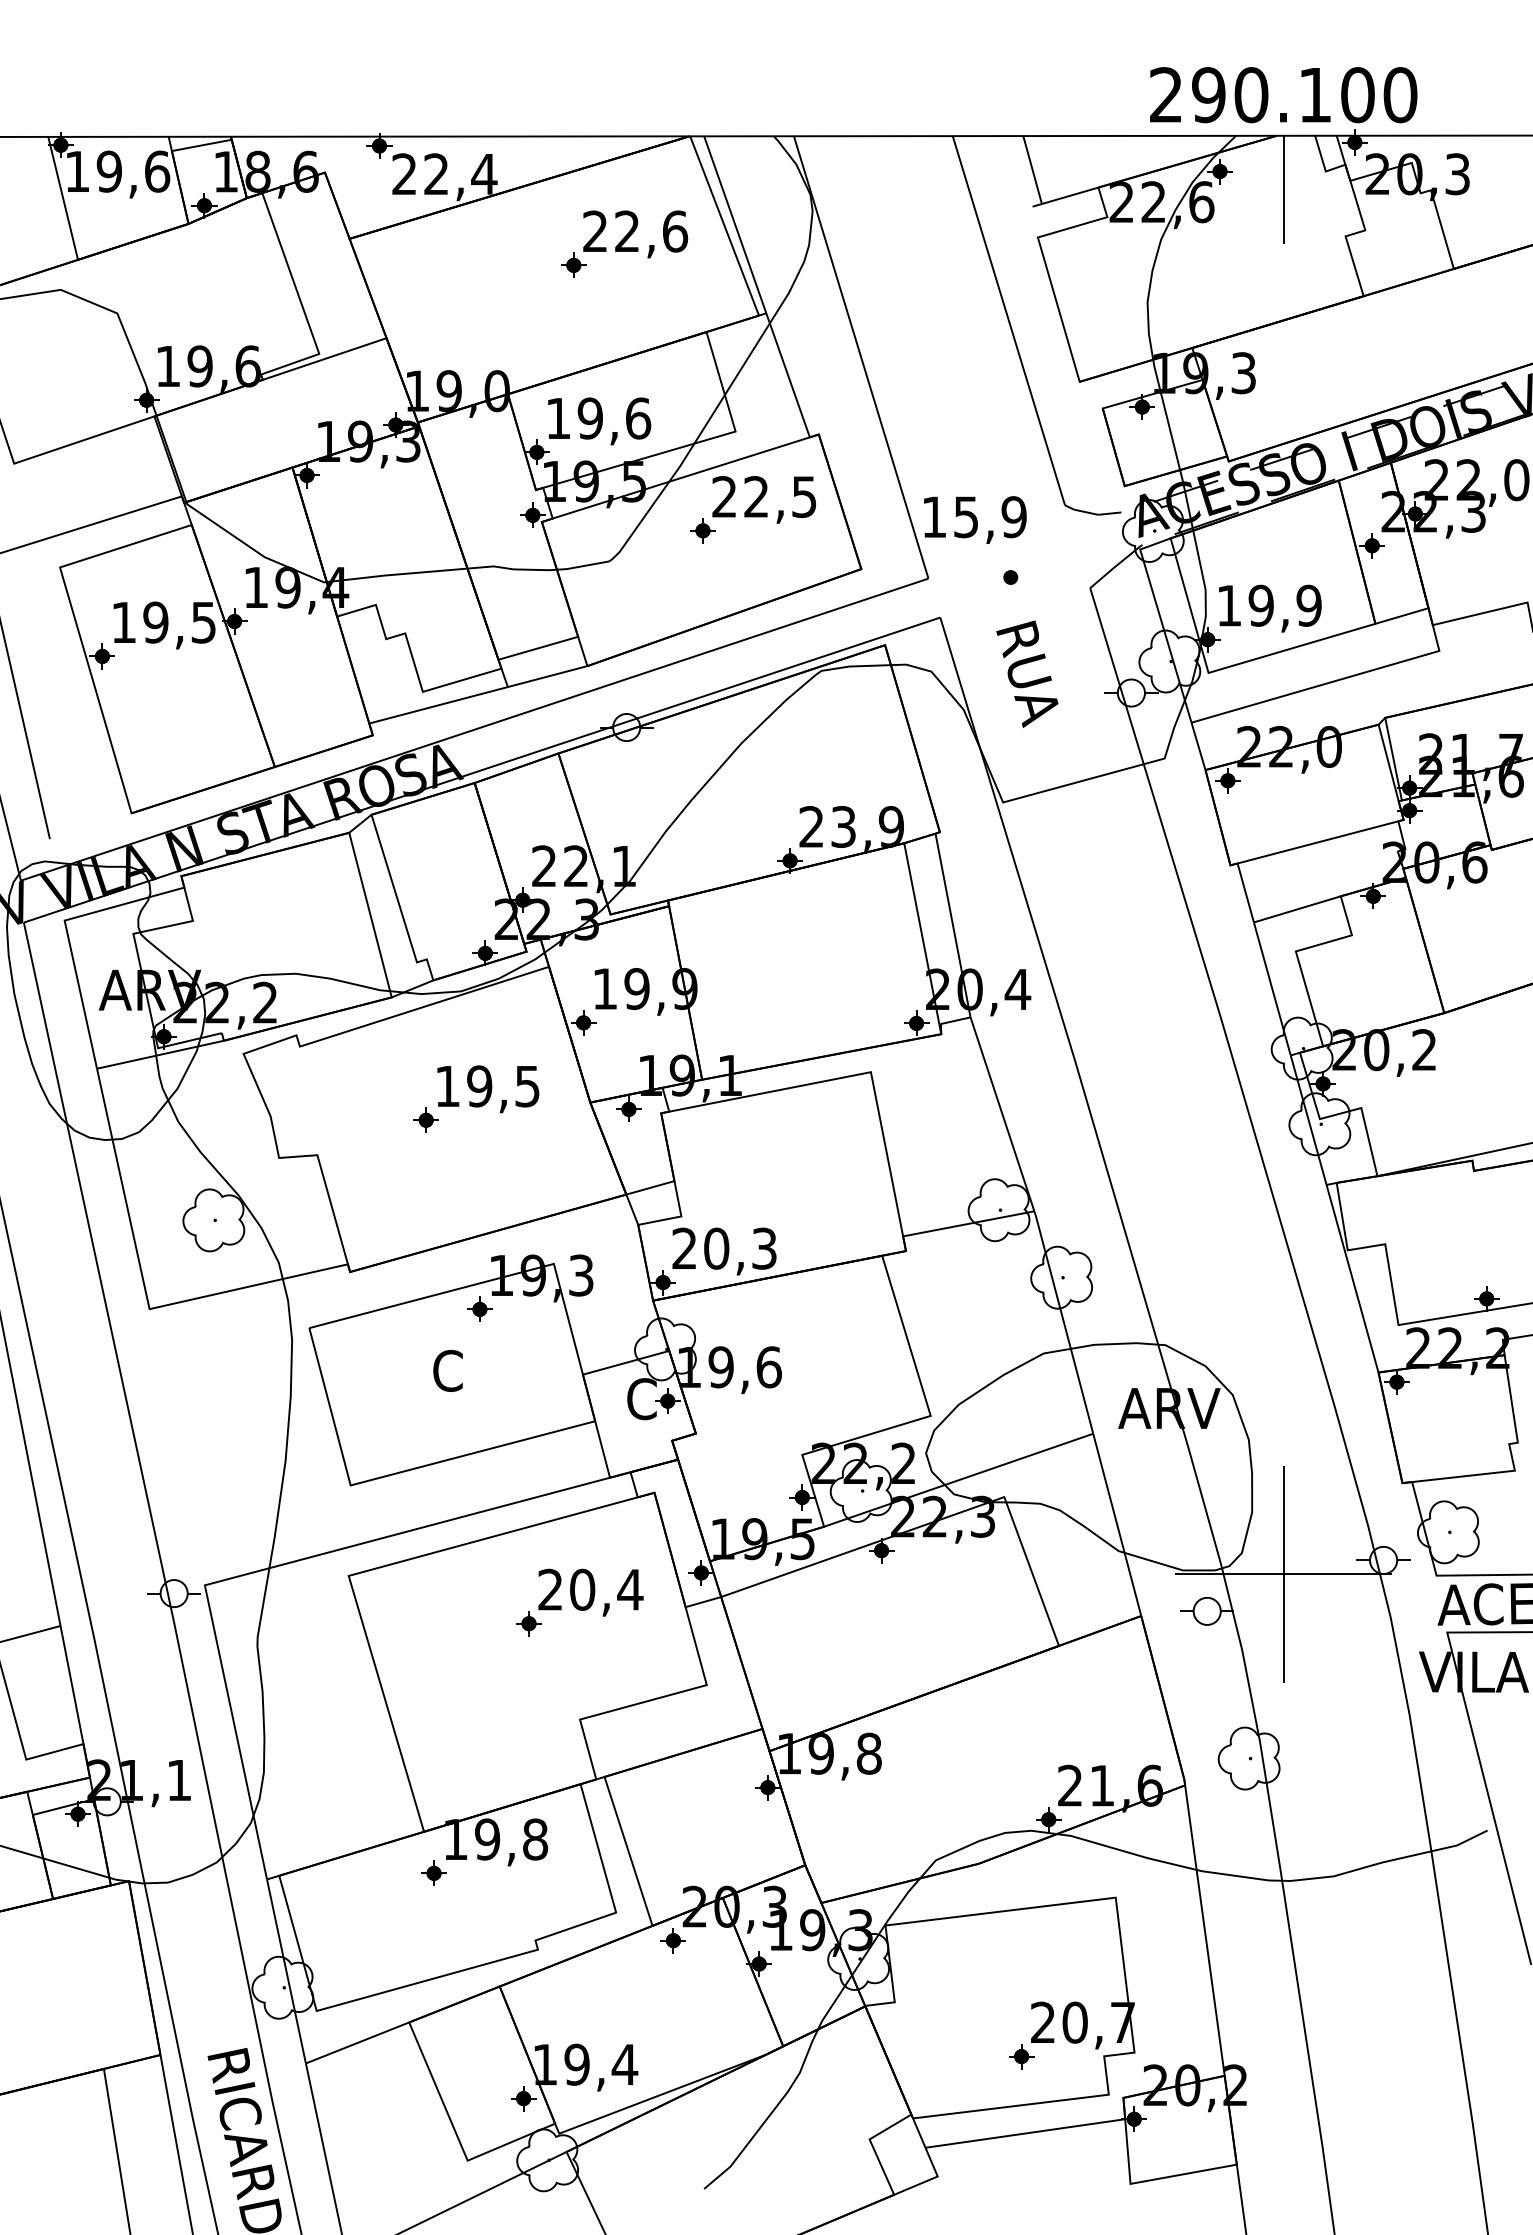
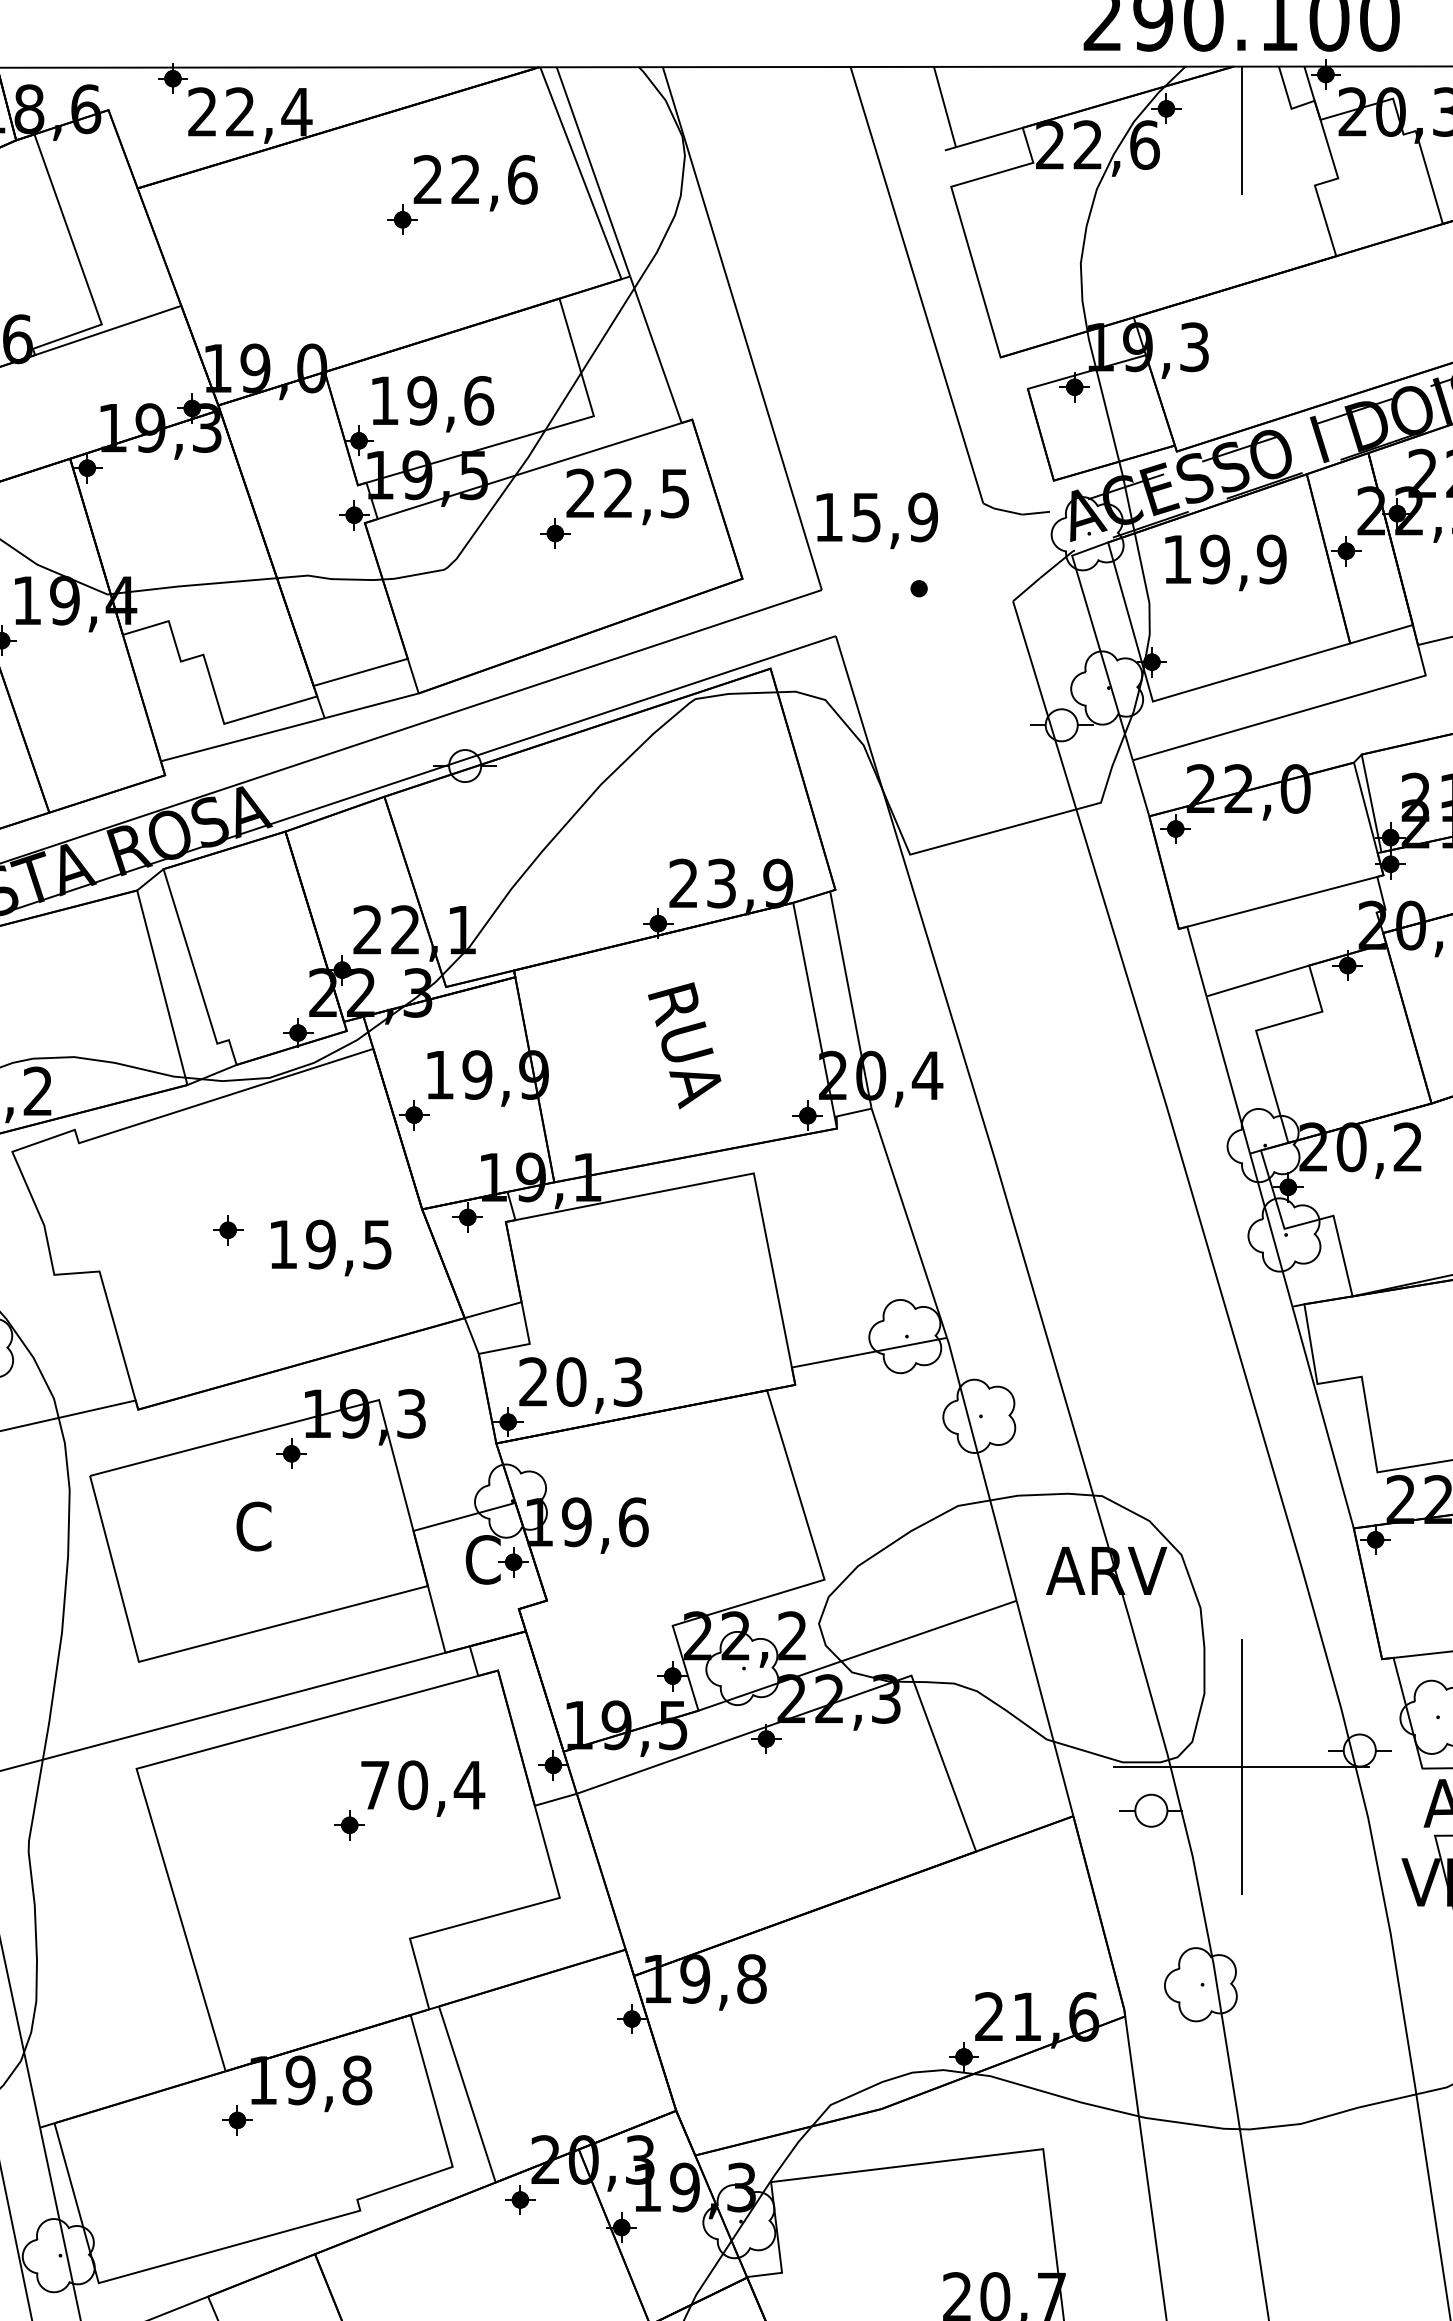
text: (1270, 608) -> (1226, 562), moved
text: (1027, 673) -> (684, 1044), moved
text: (488, 1089) -> (331, 1248), moved
text: (550, 1589) -> (375, 1784), 20,4 -> 70,4

